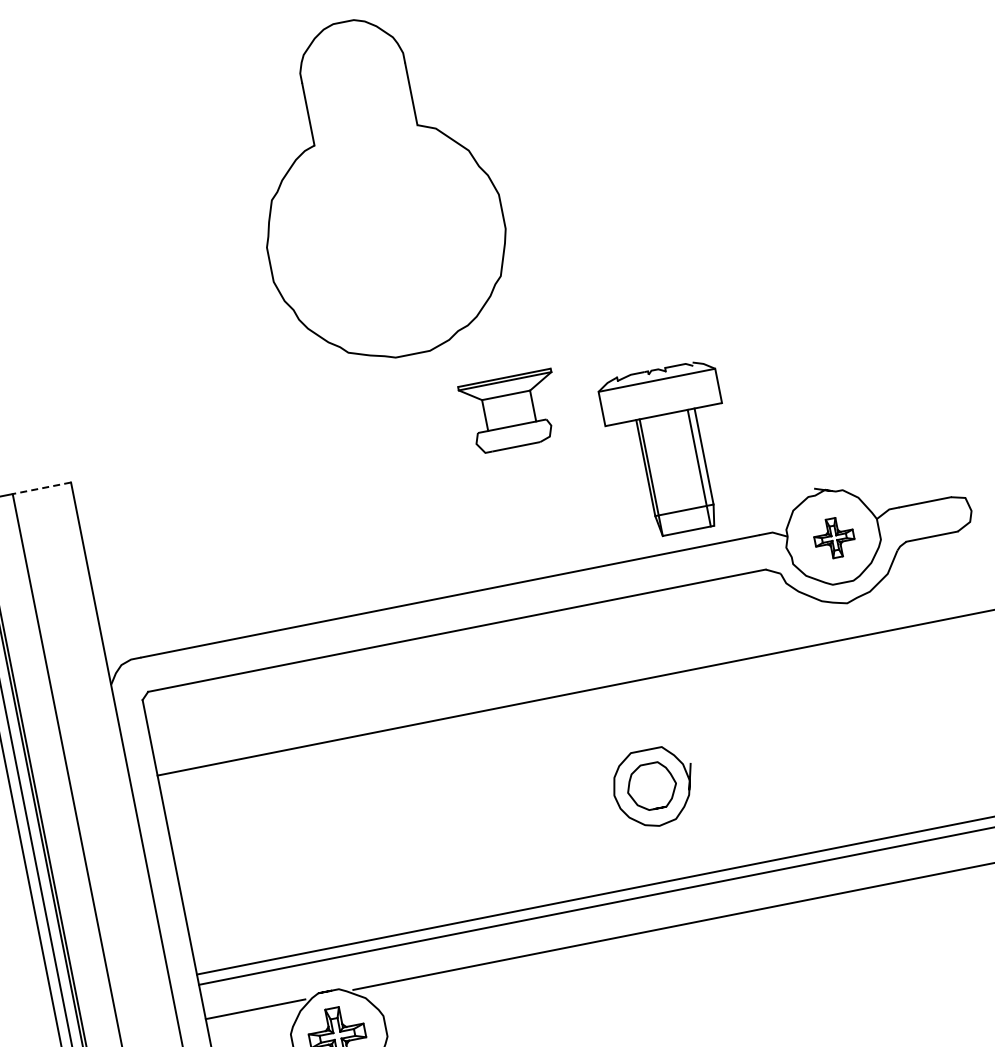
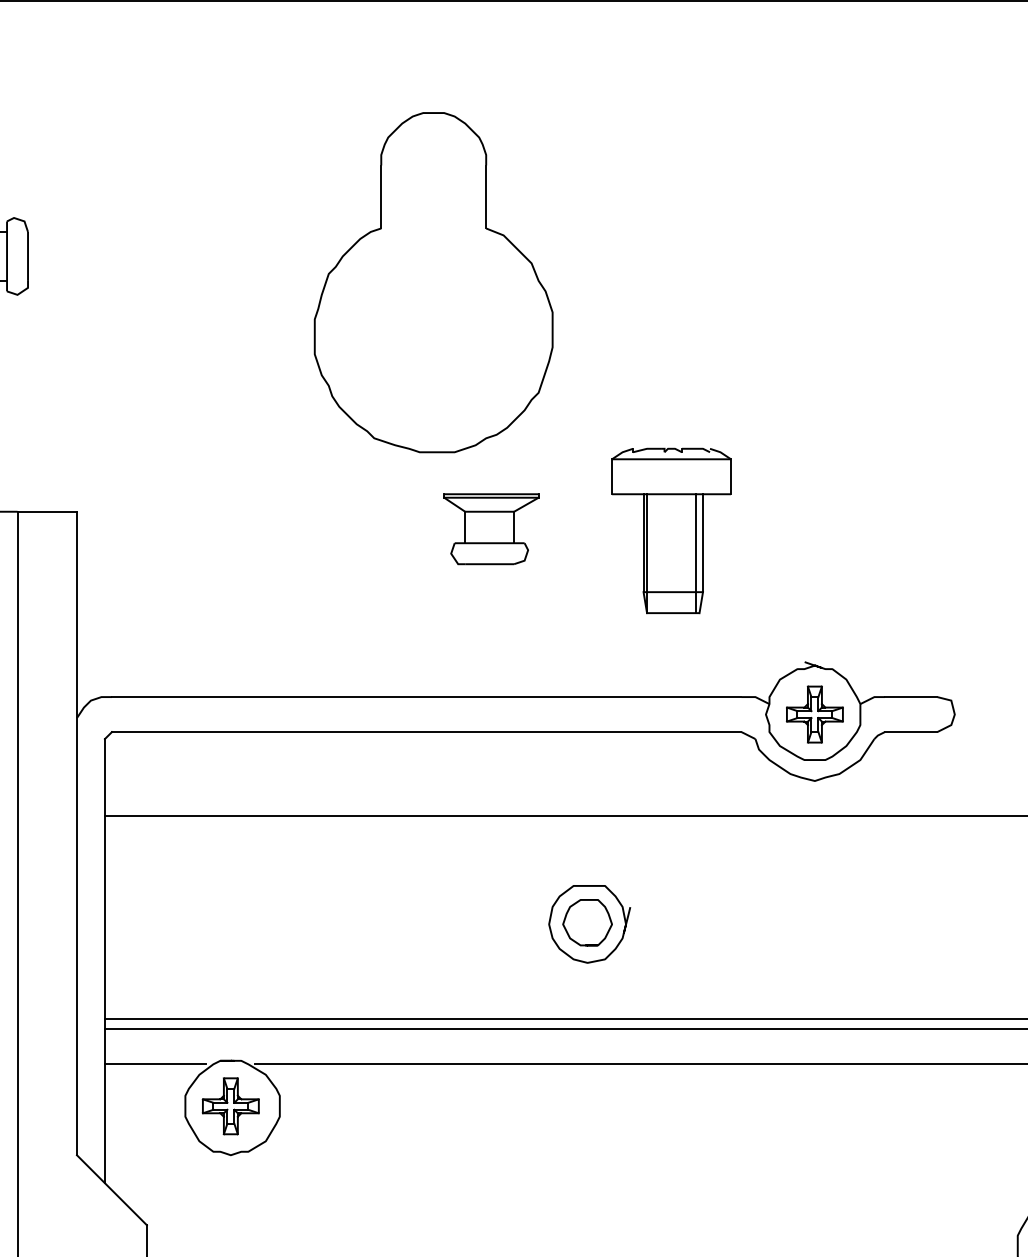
part: (511, 412) -> (491, 529), moved
part: (670, 450) -> (671, 530), moved
line: (42, 488) -> (47, 511), dashed -> solid
part: (833, 538) -> (814, 714), size x1.43

